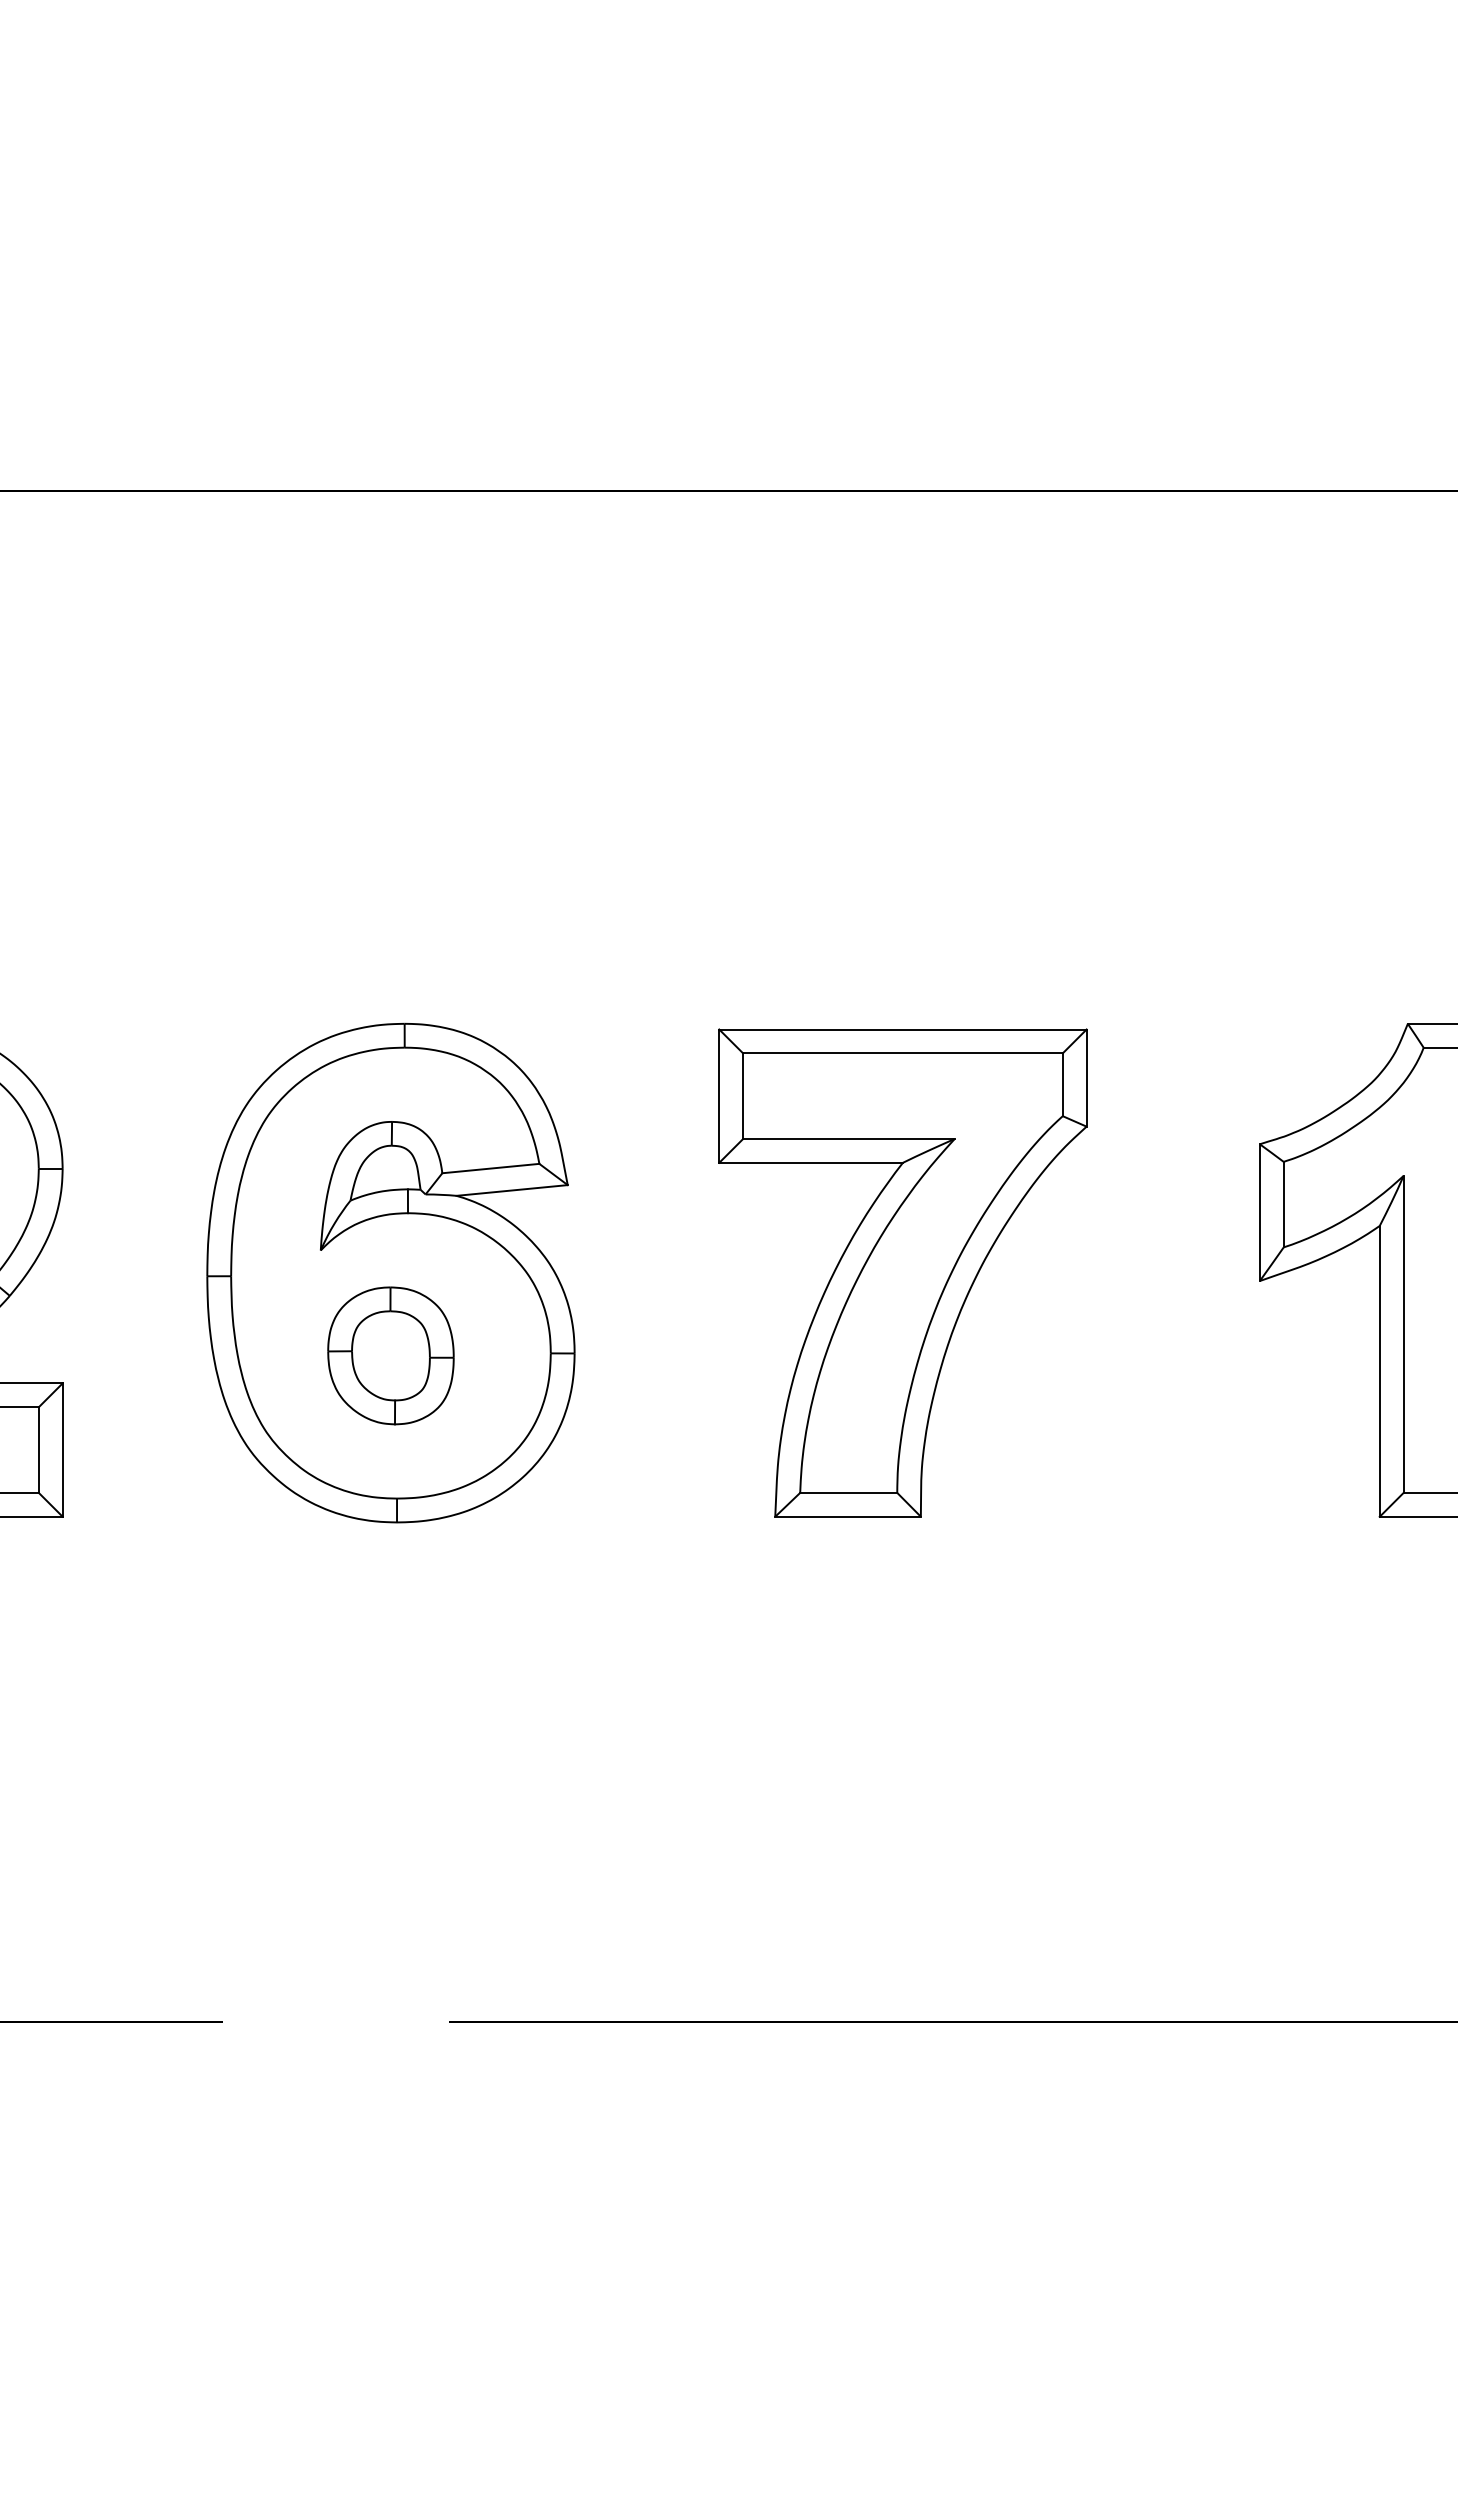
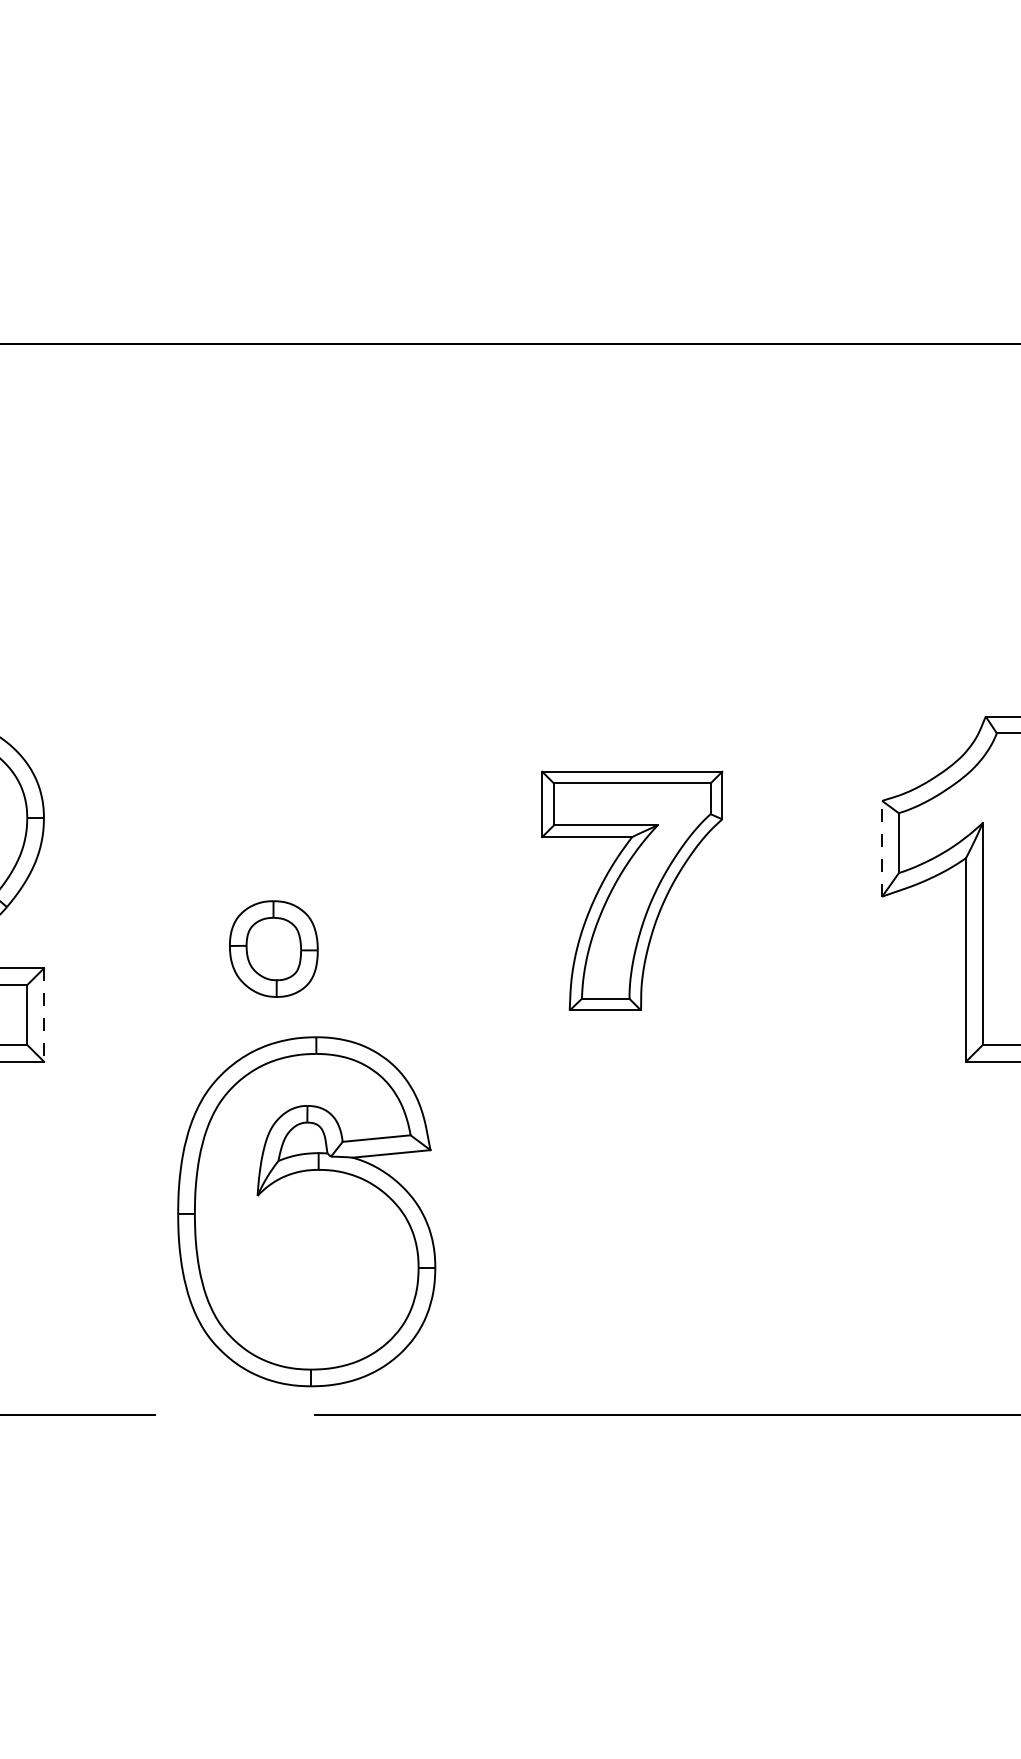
line: (1259, 1212) -> (881, 848), solid -> dashed
part: (390, 1272) -> (306, 1211), moved
part: (902, 1272) -> (631, 890), size x0.7
line: (62, 1450) -> (43, 1015), solid -> dashed

